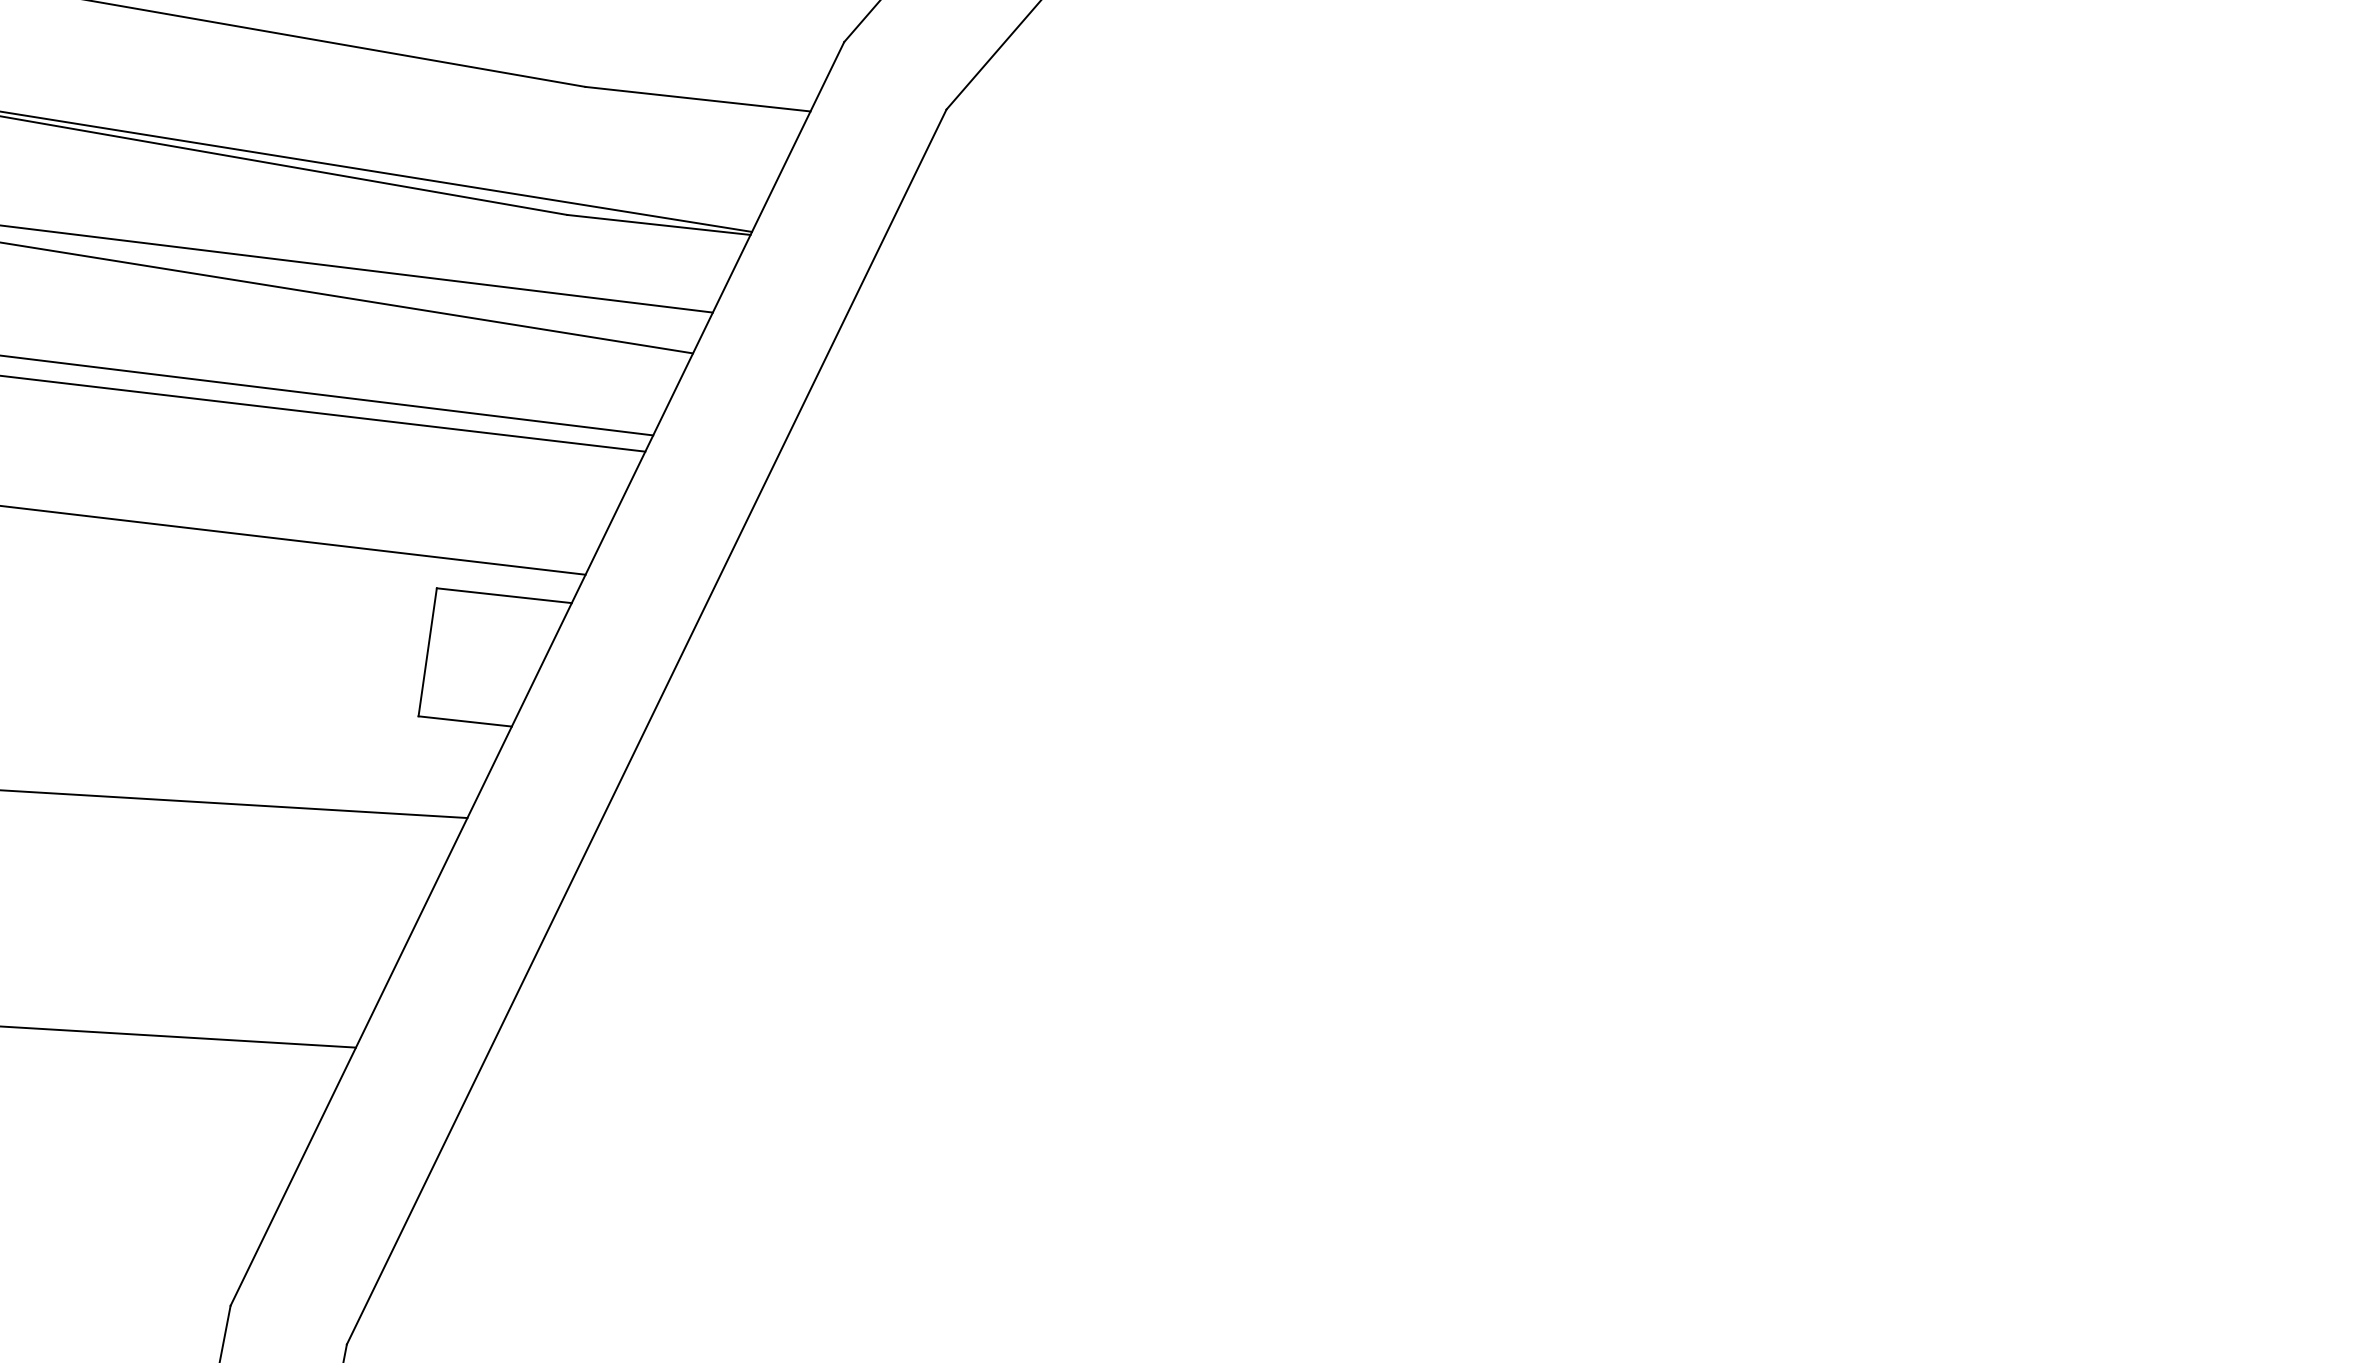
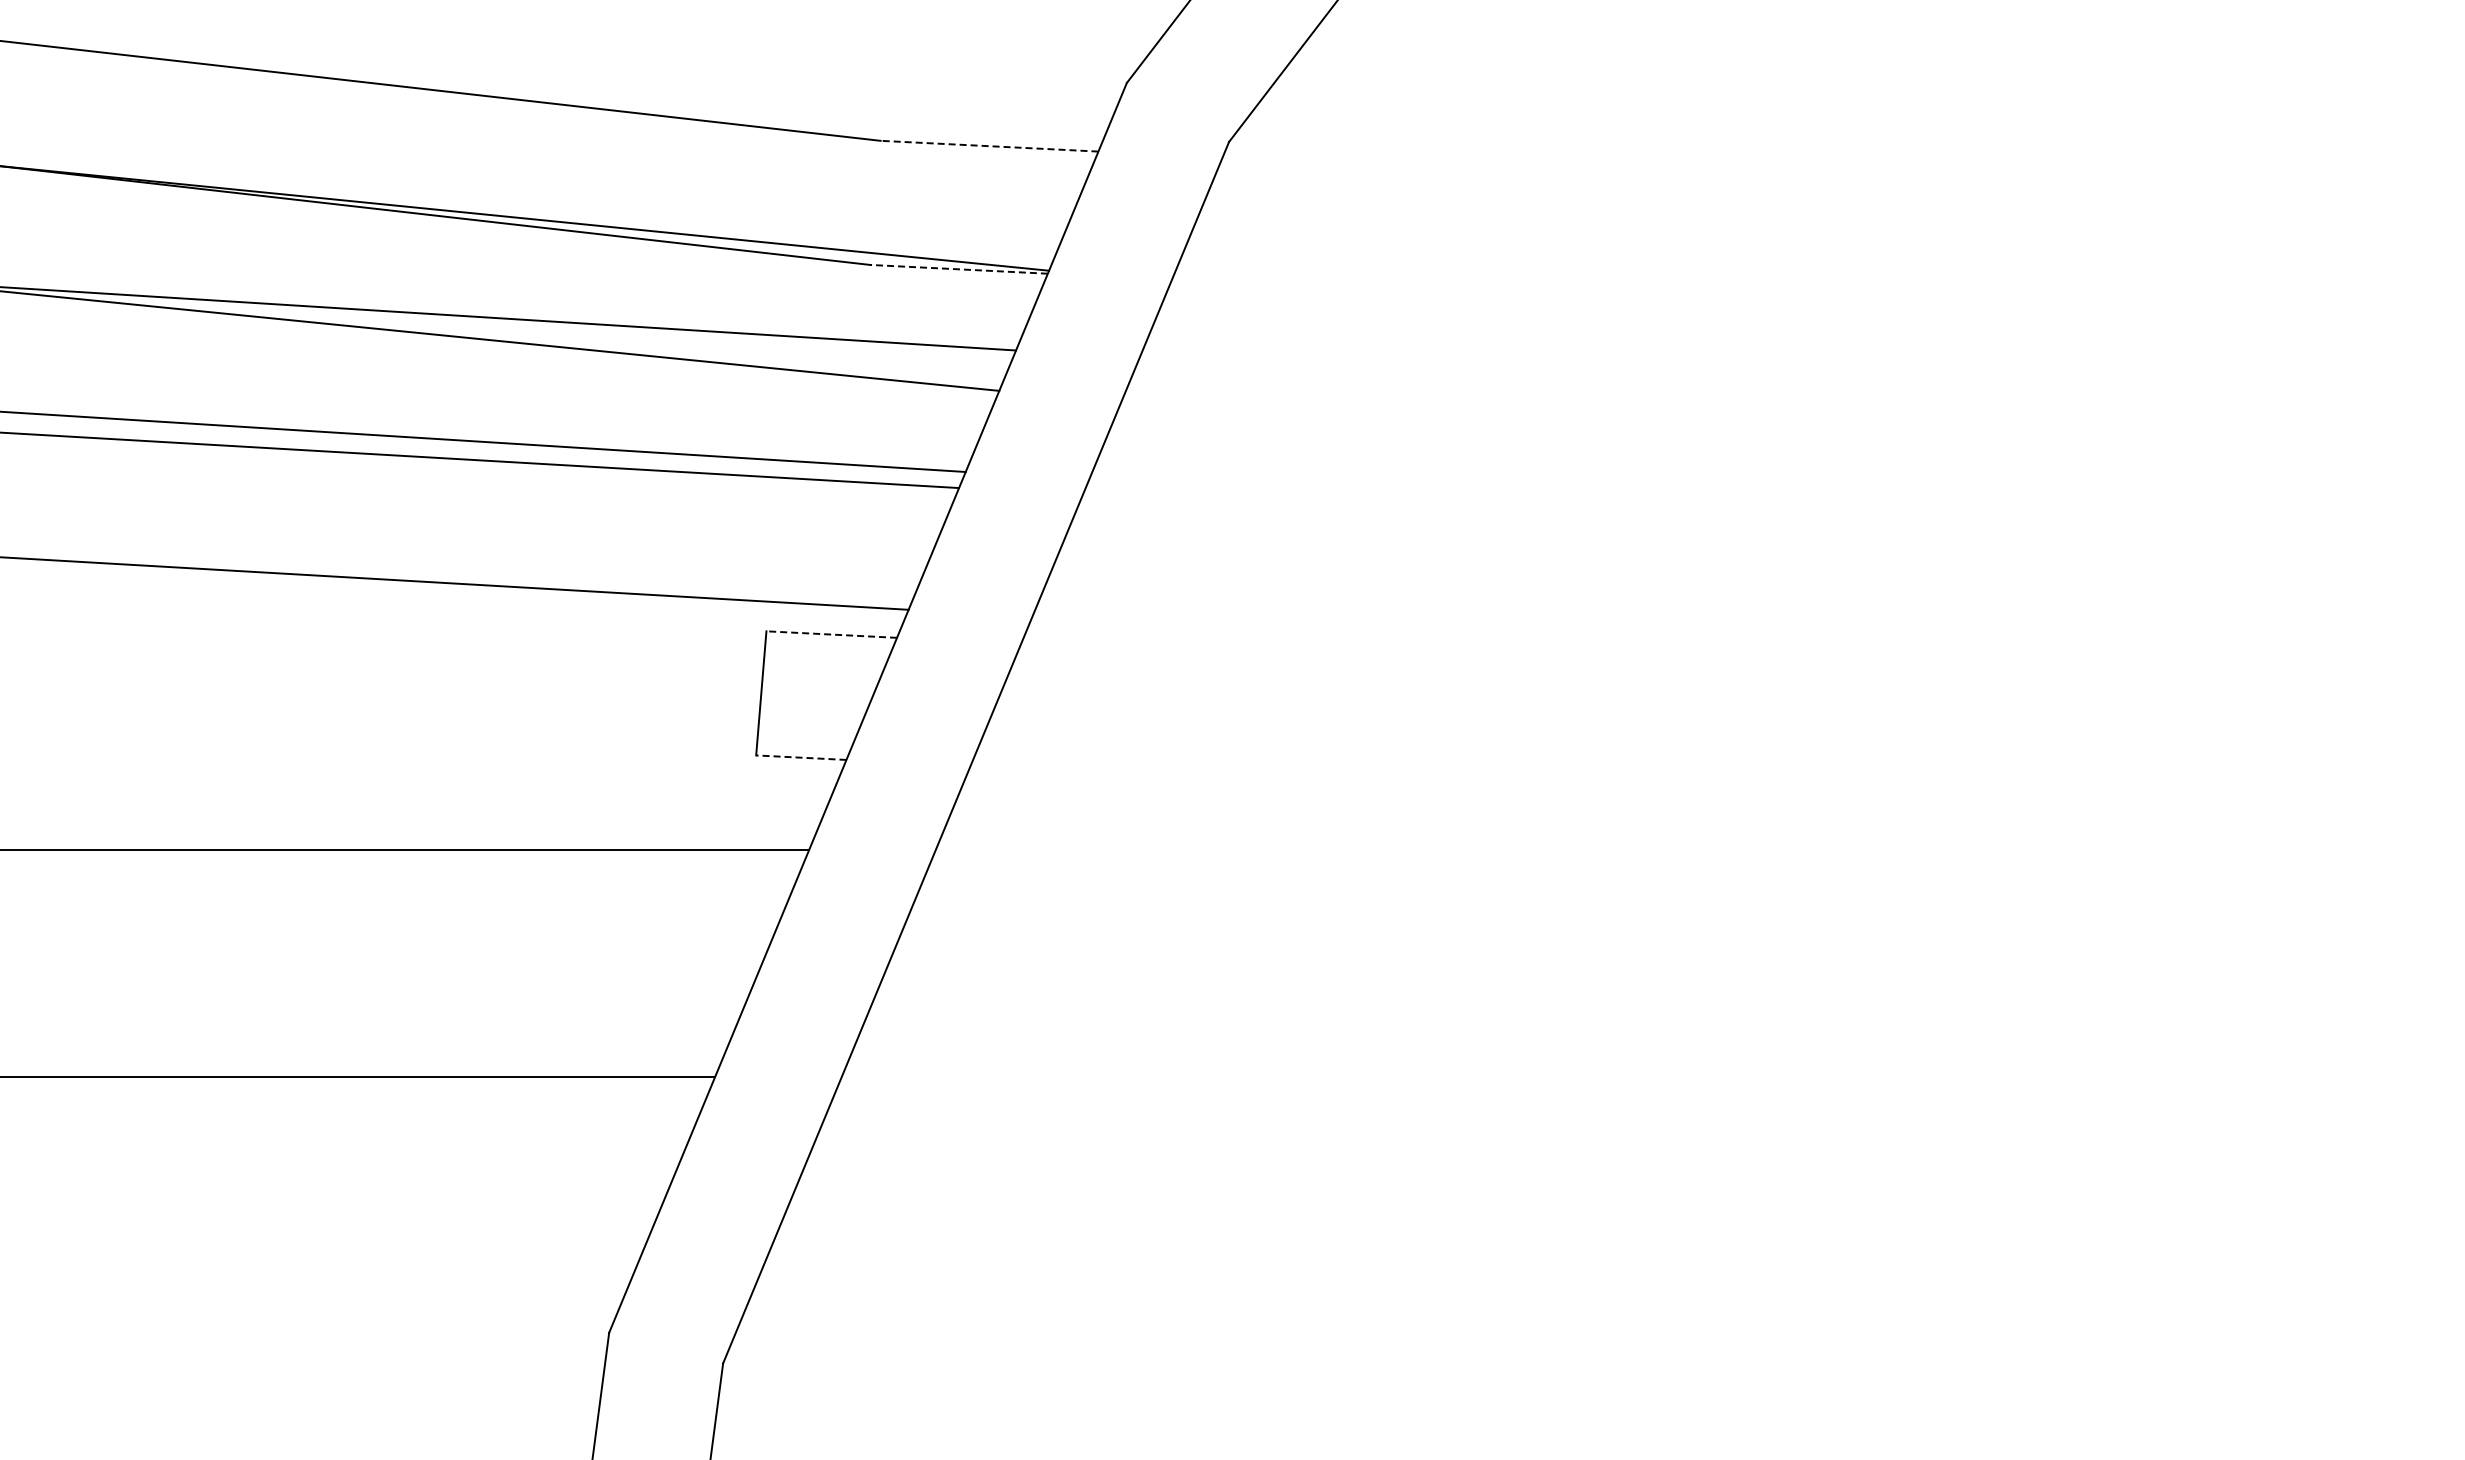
line: (697, 99) -> (989, 146), solid -> dashed
line: (659, 225) -> (959, 269), solid -> dashed
line: (504, 595) -> (831, 634), solid -> dashed
line: (464, 721) -> (800, 757), solid -> dashed

